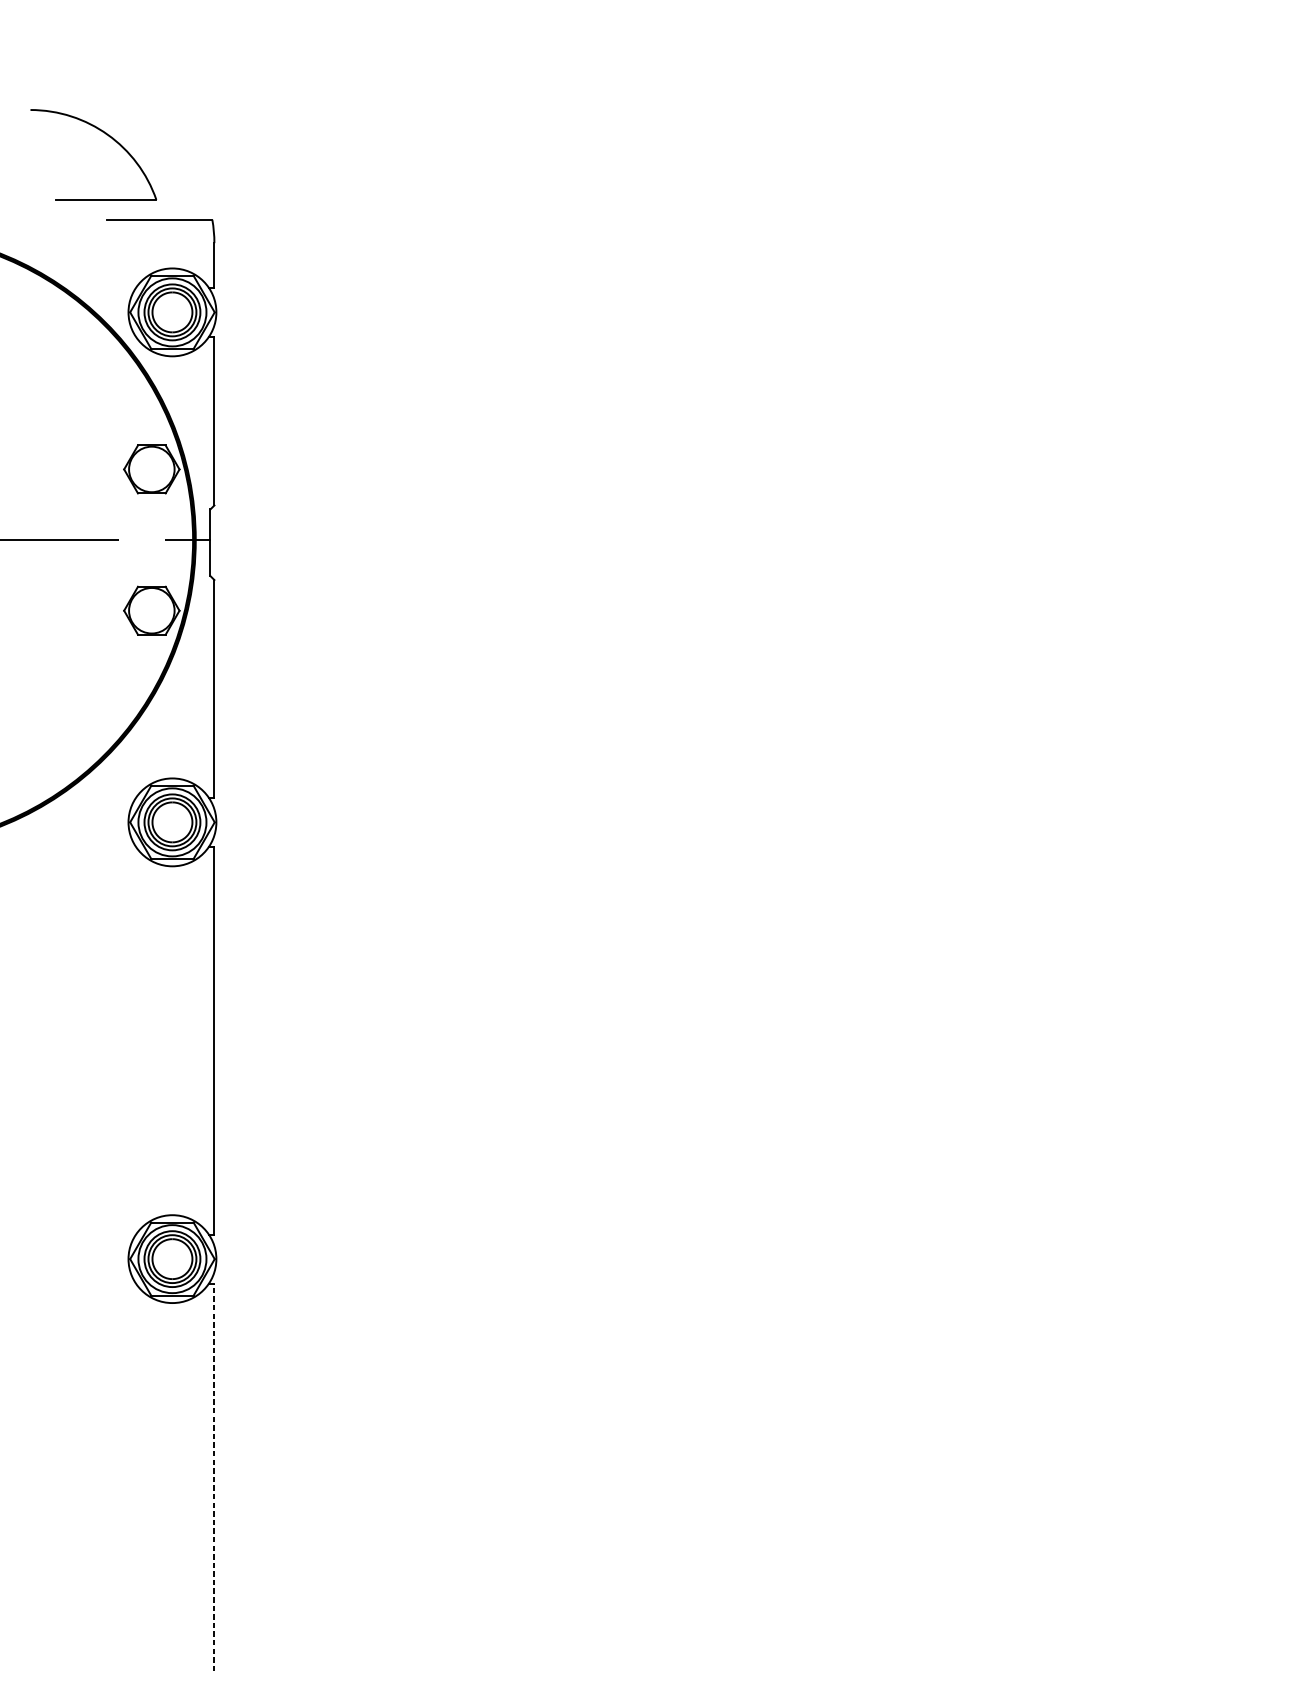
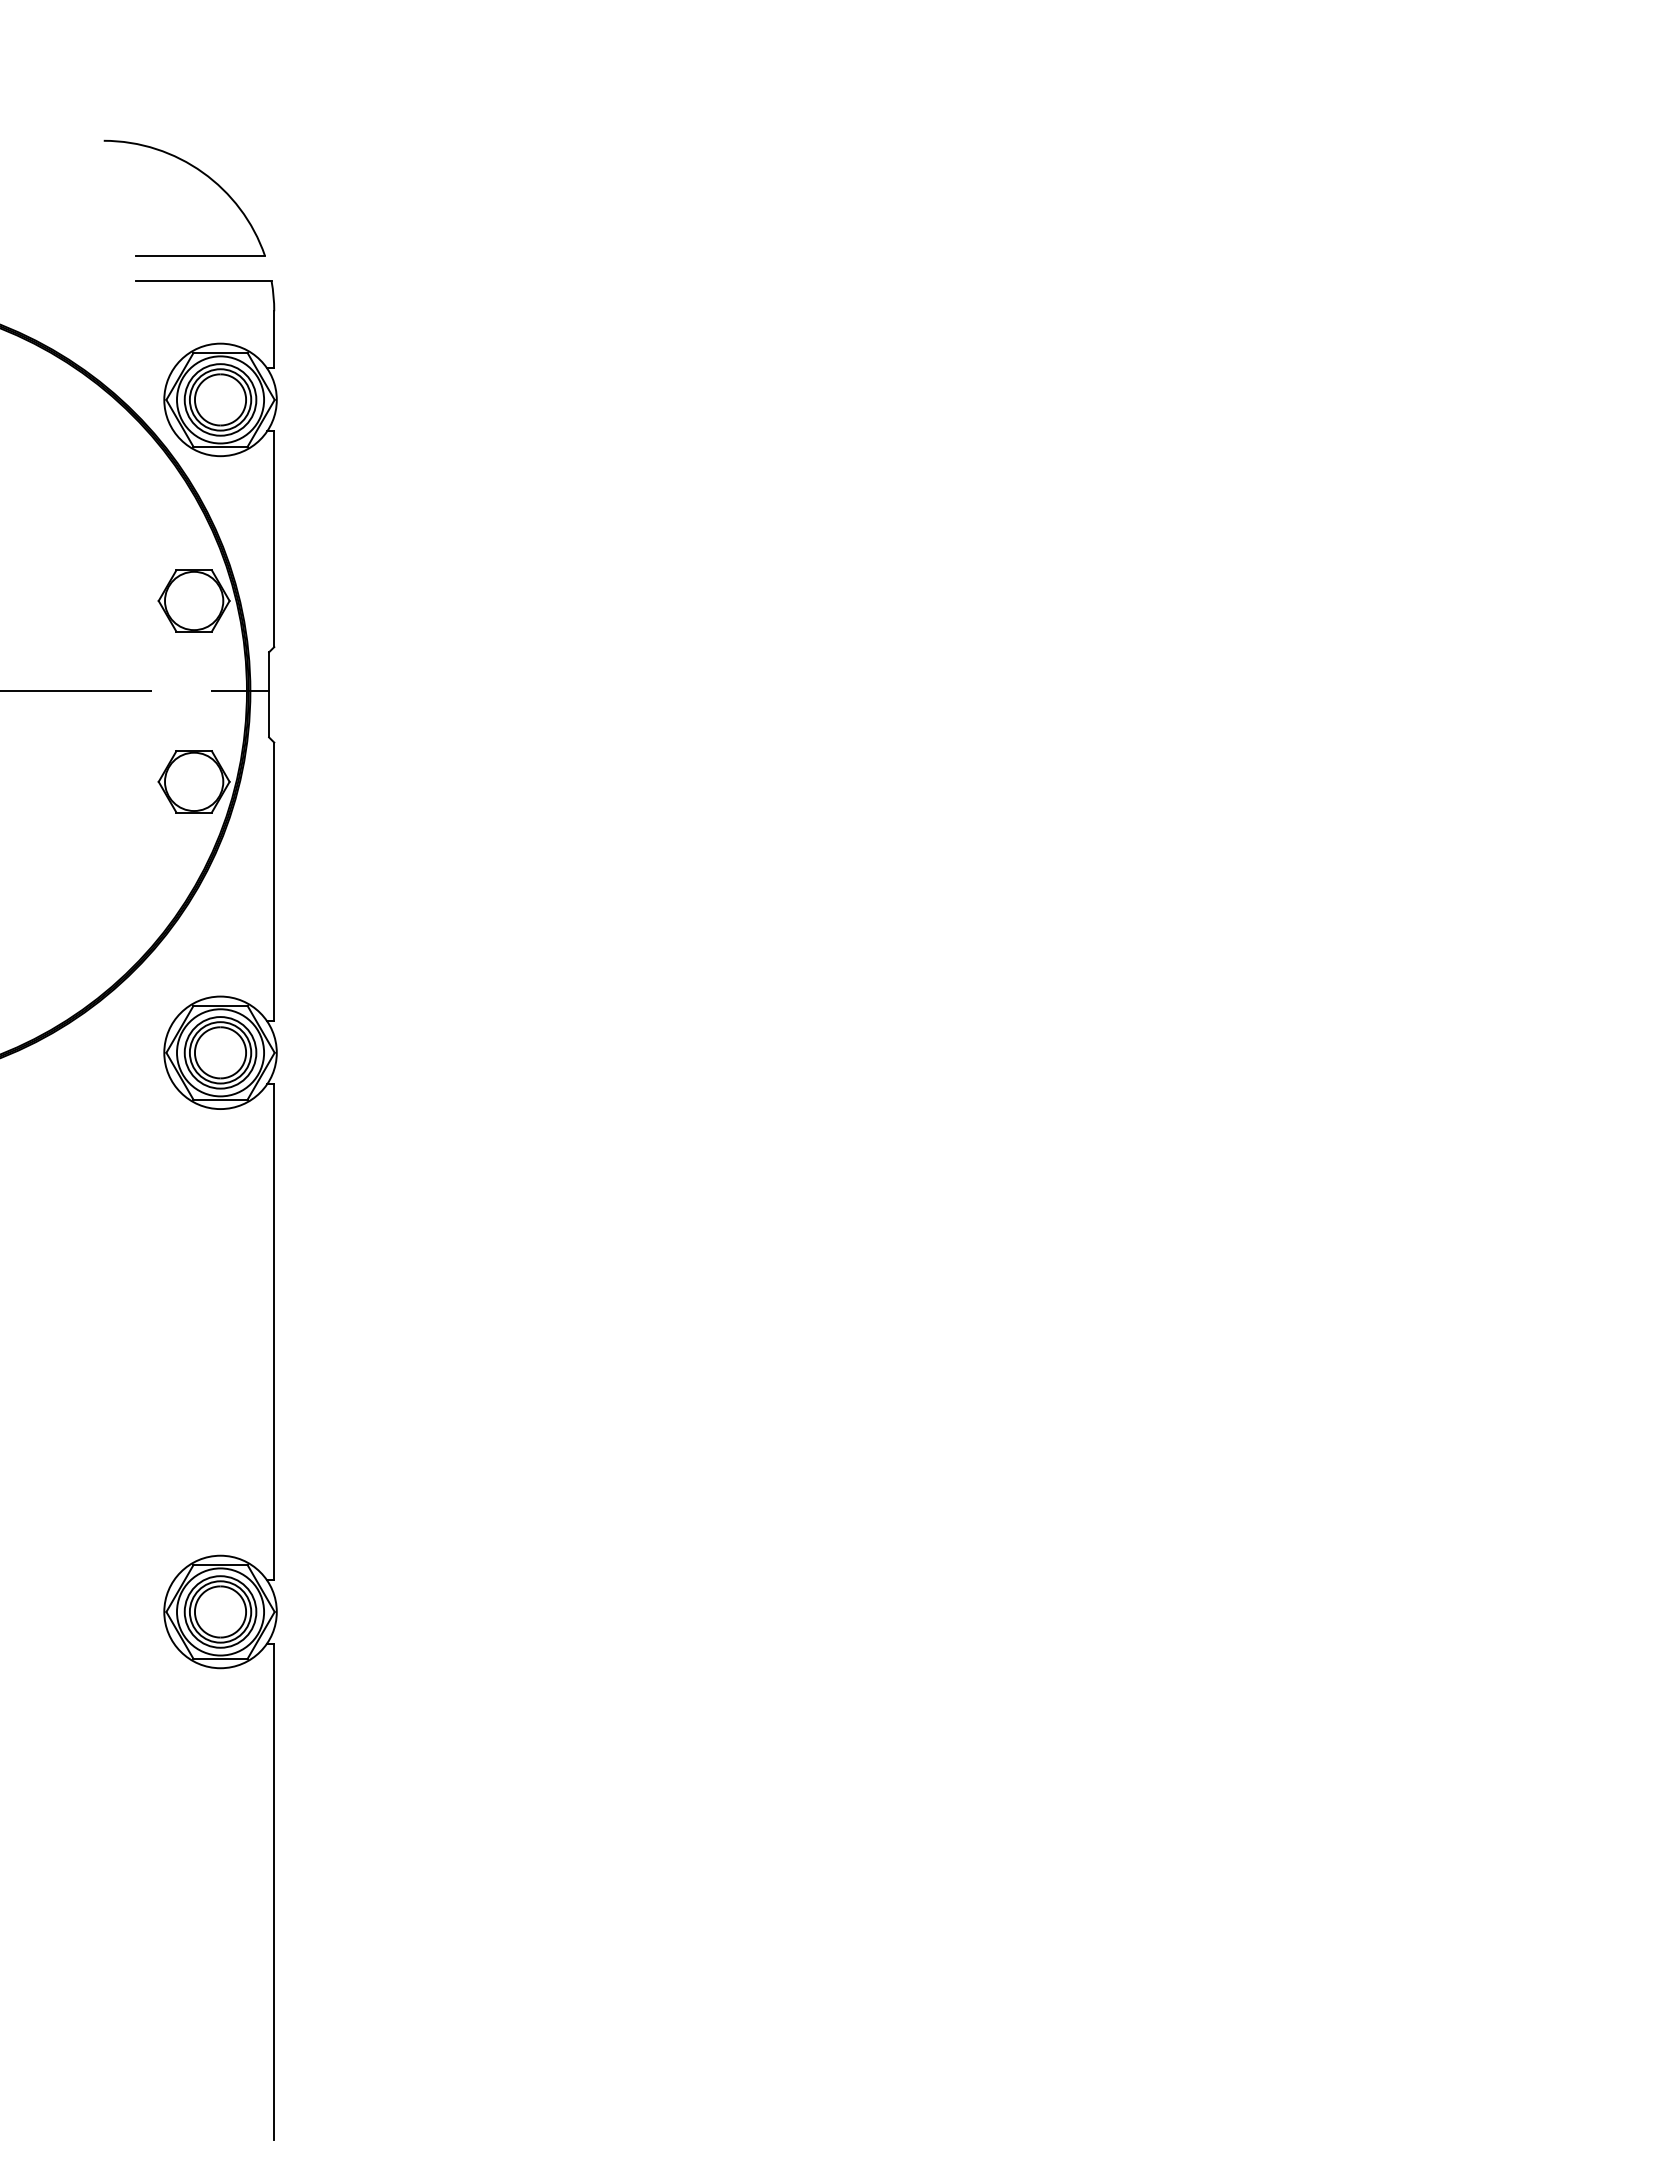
part: (106, 134) -> (200, 172), moved
line: (214, 1477) -> (274, 1891), dashed -> solid

